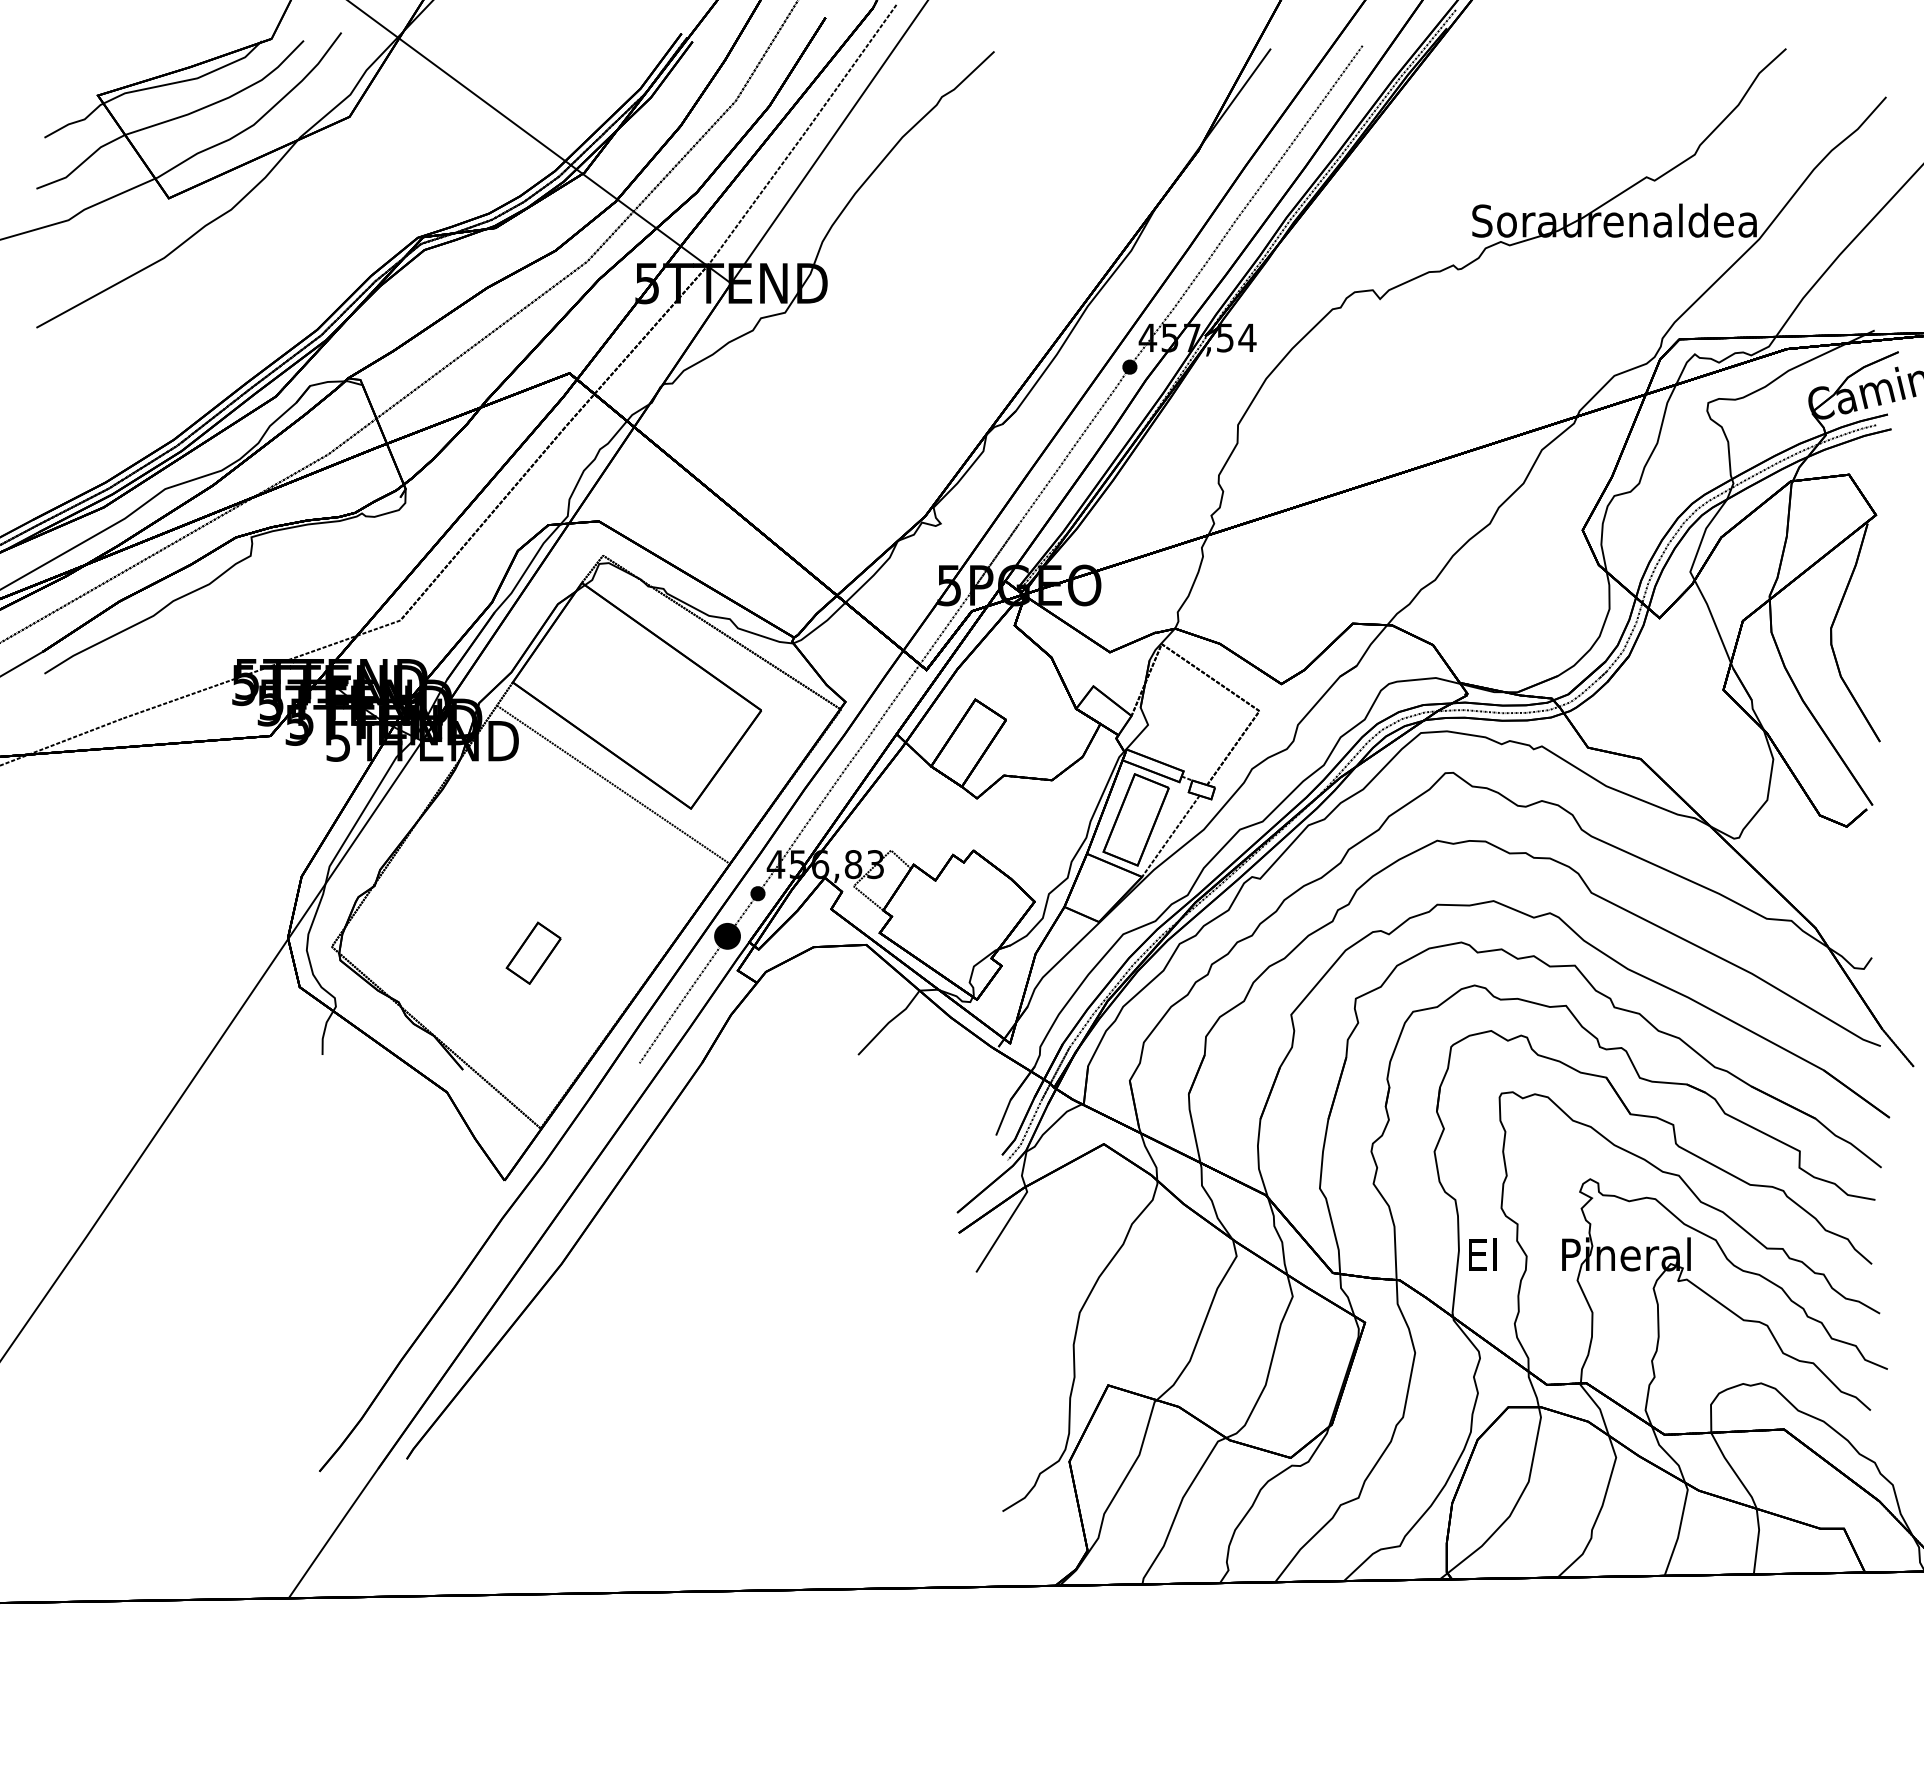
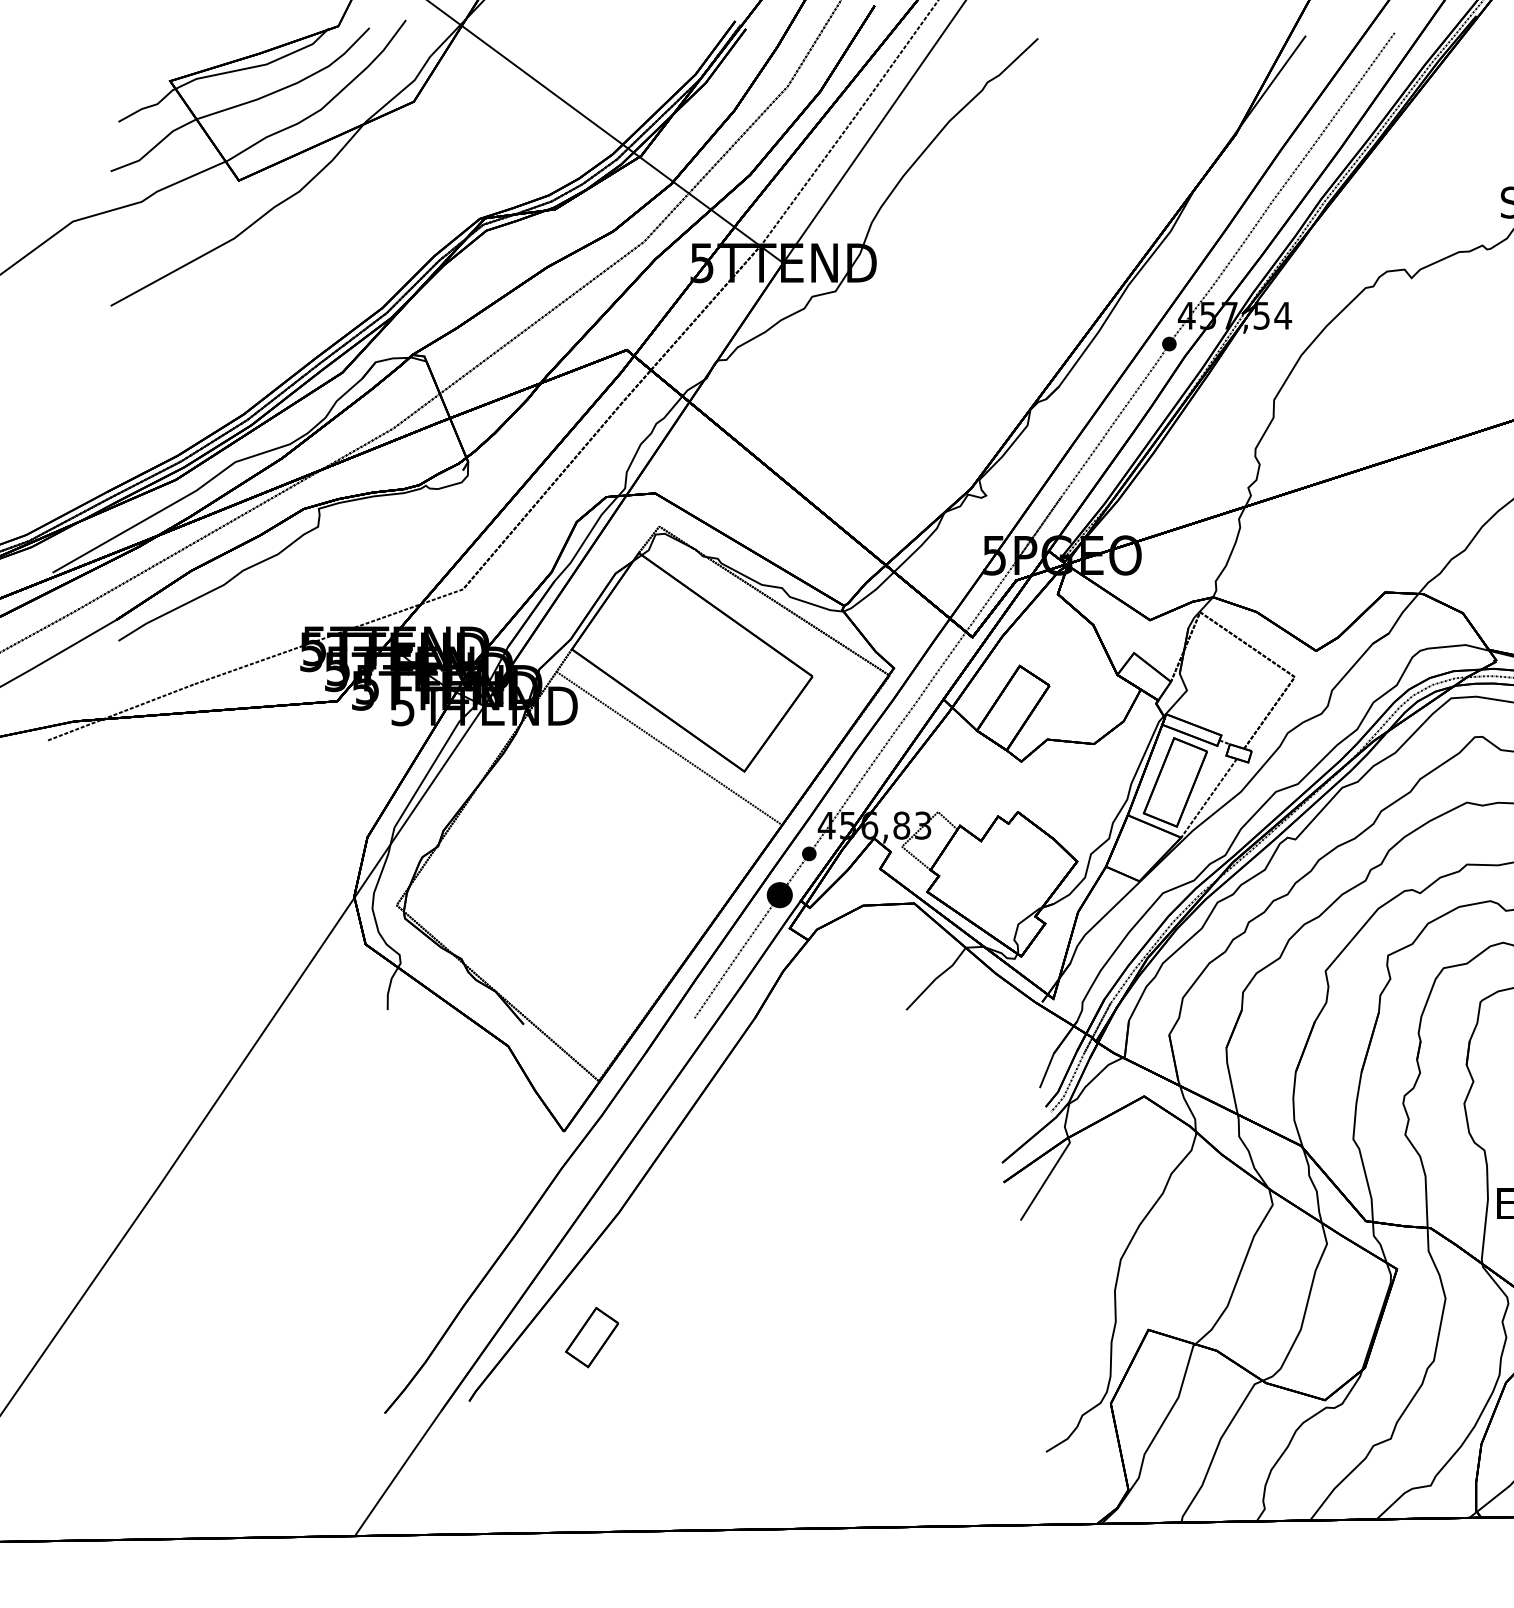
part: (533, 952) -> (591, 1336), moved

